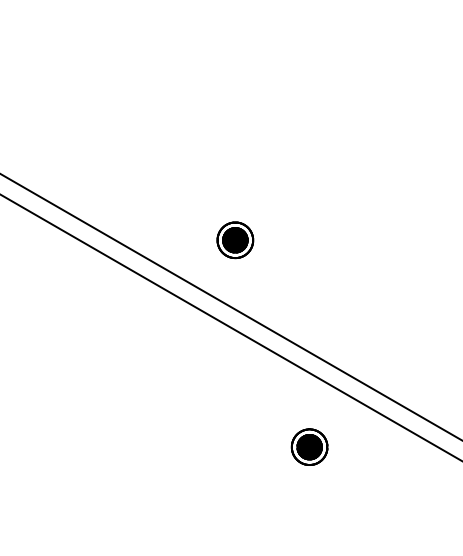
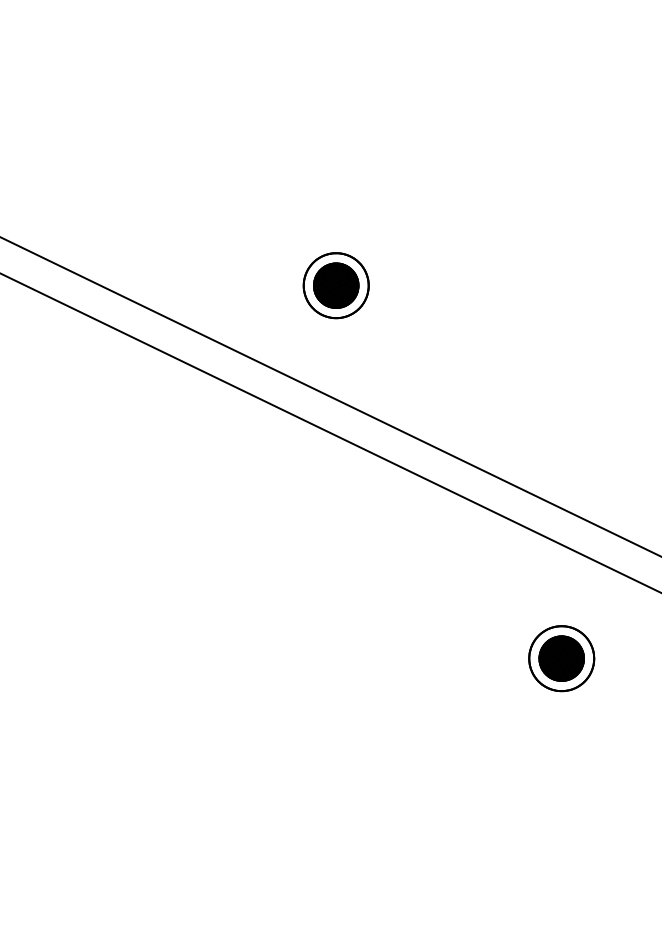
part: (235, 240) -> (336, 286), moved
part: (309, 446) -> (561, 657), moved

